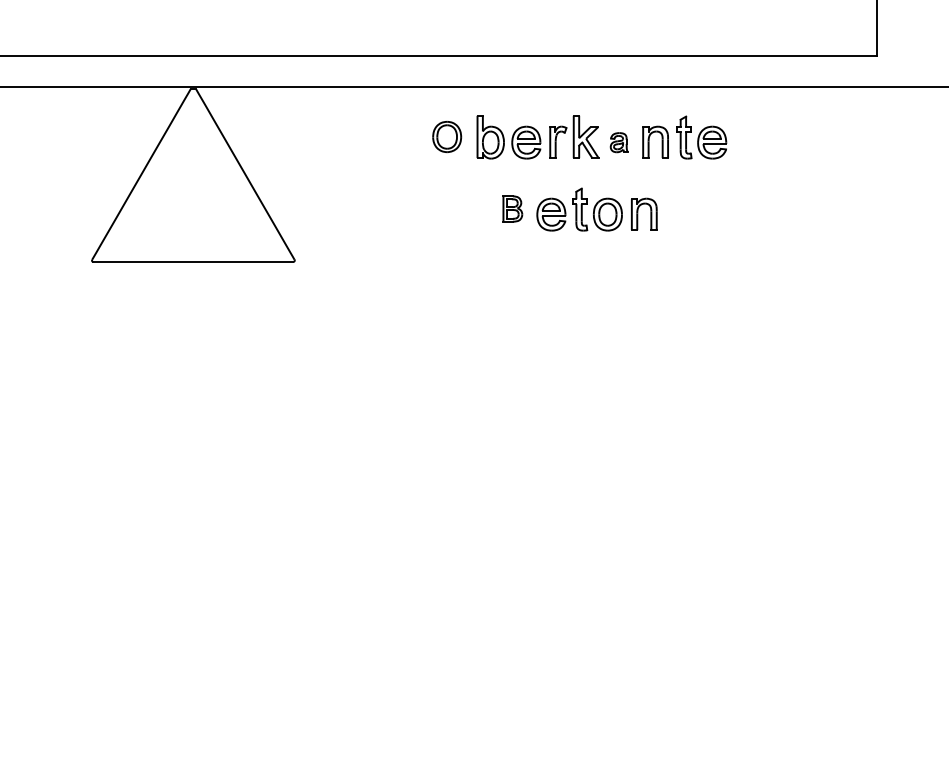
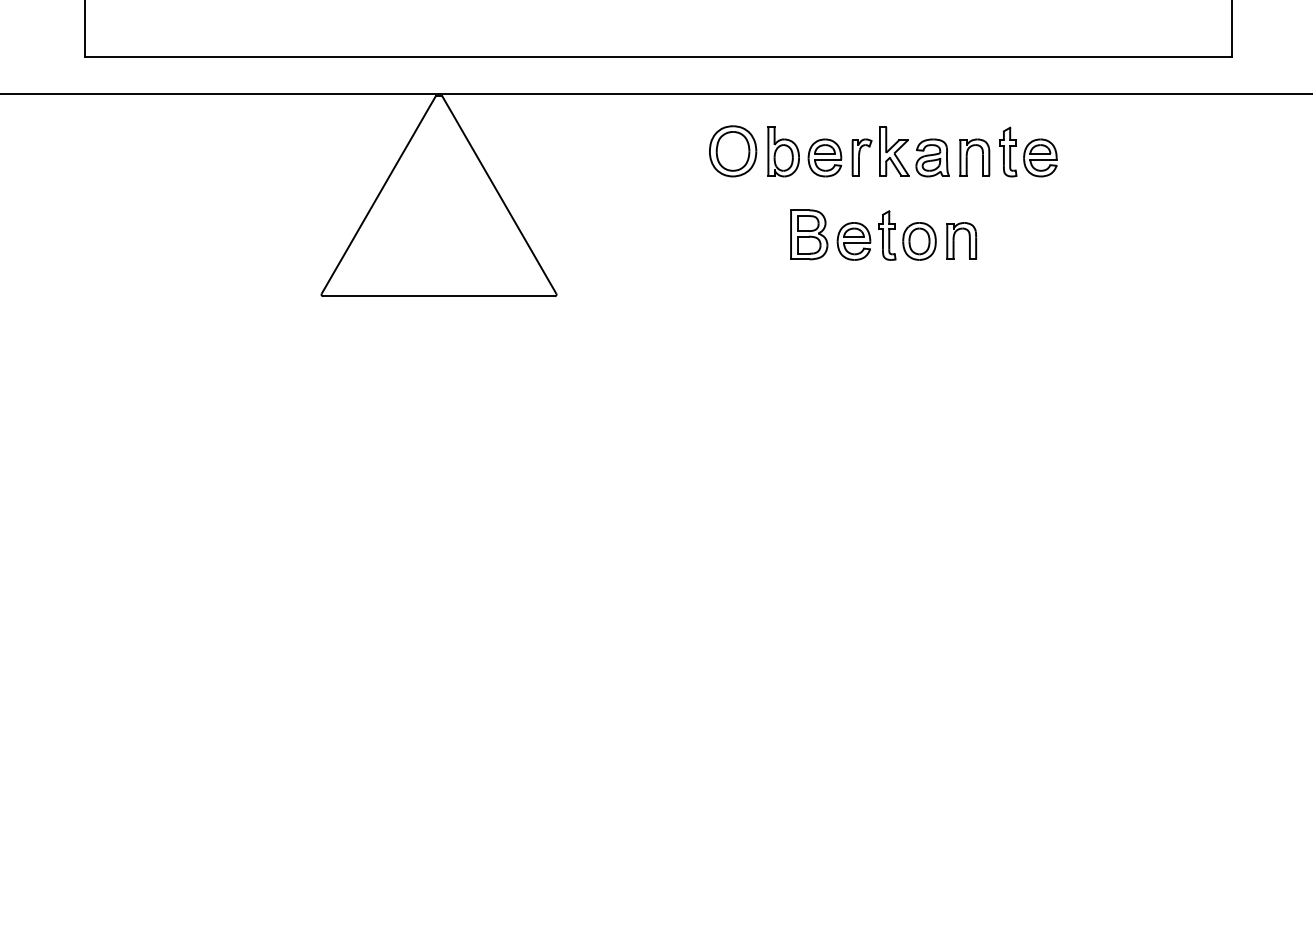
part: (447, 137) -> (733, 151), size x1.43
part: (619, 142) -> (932, 157), size x1.67
part: (512, 208) -> (809, 234), size x1.67

